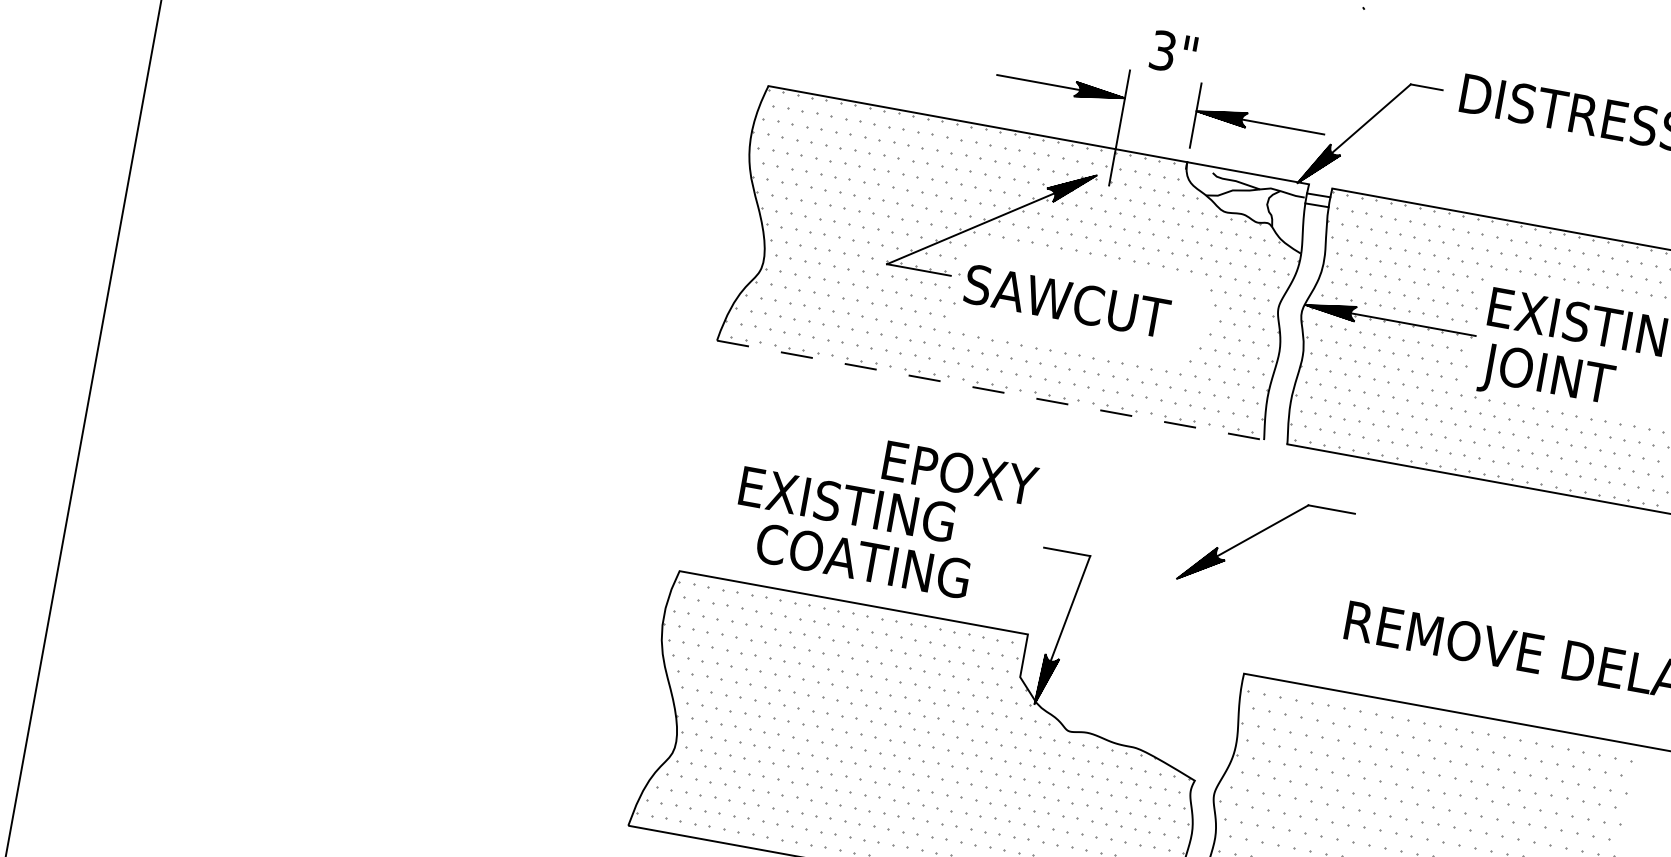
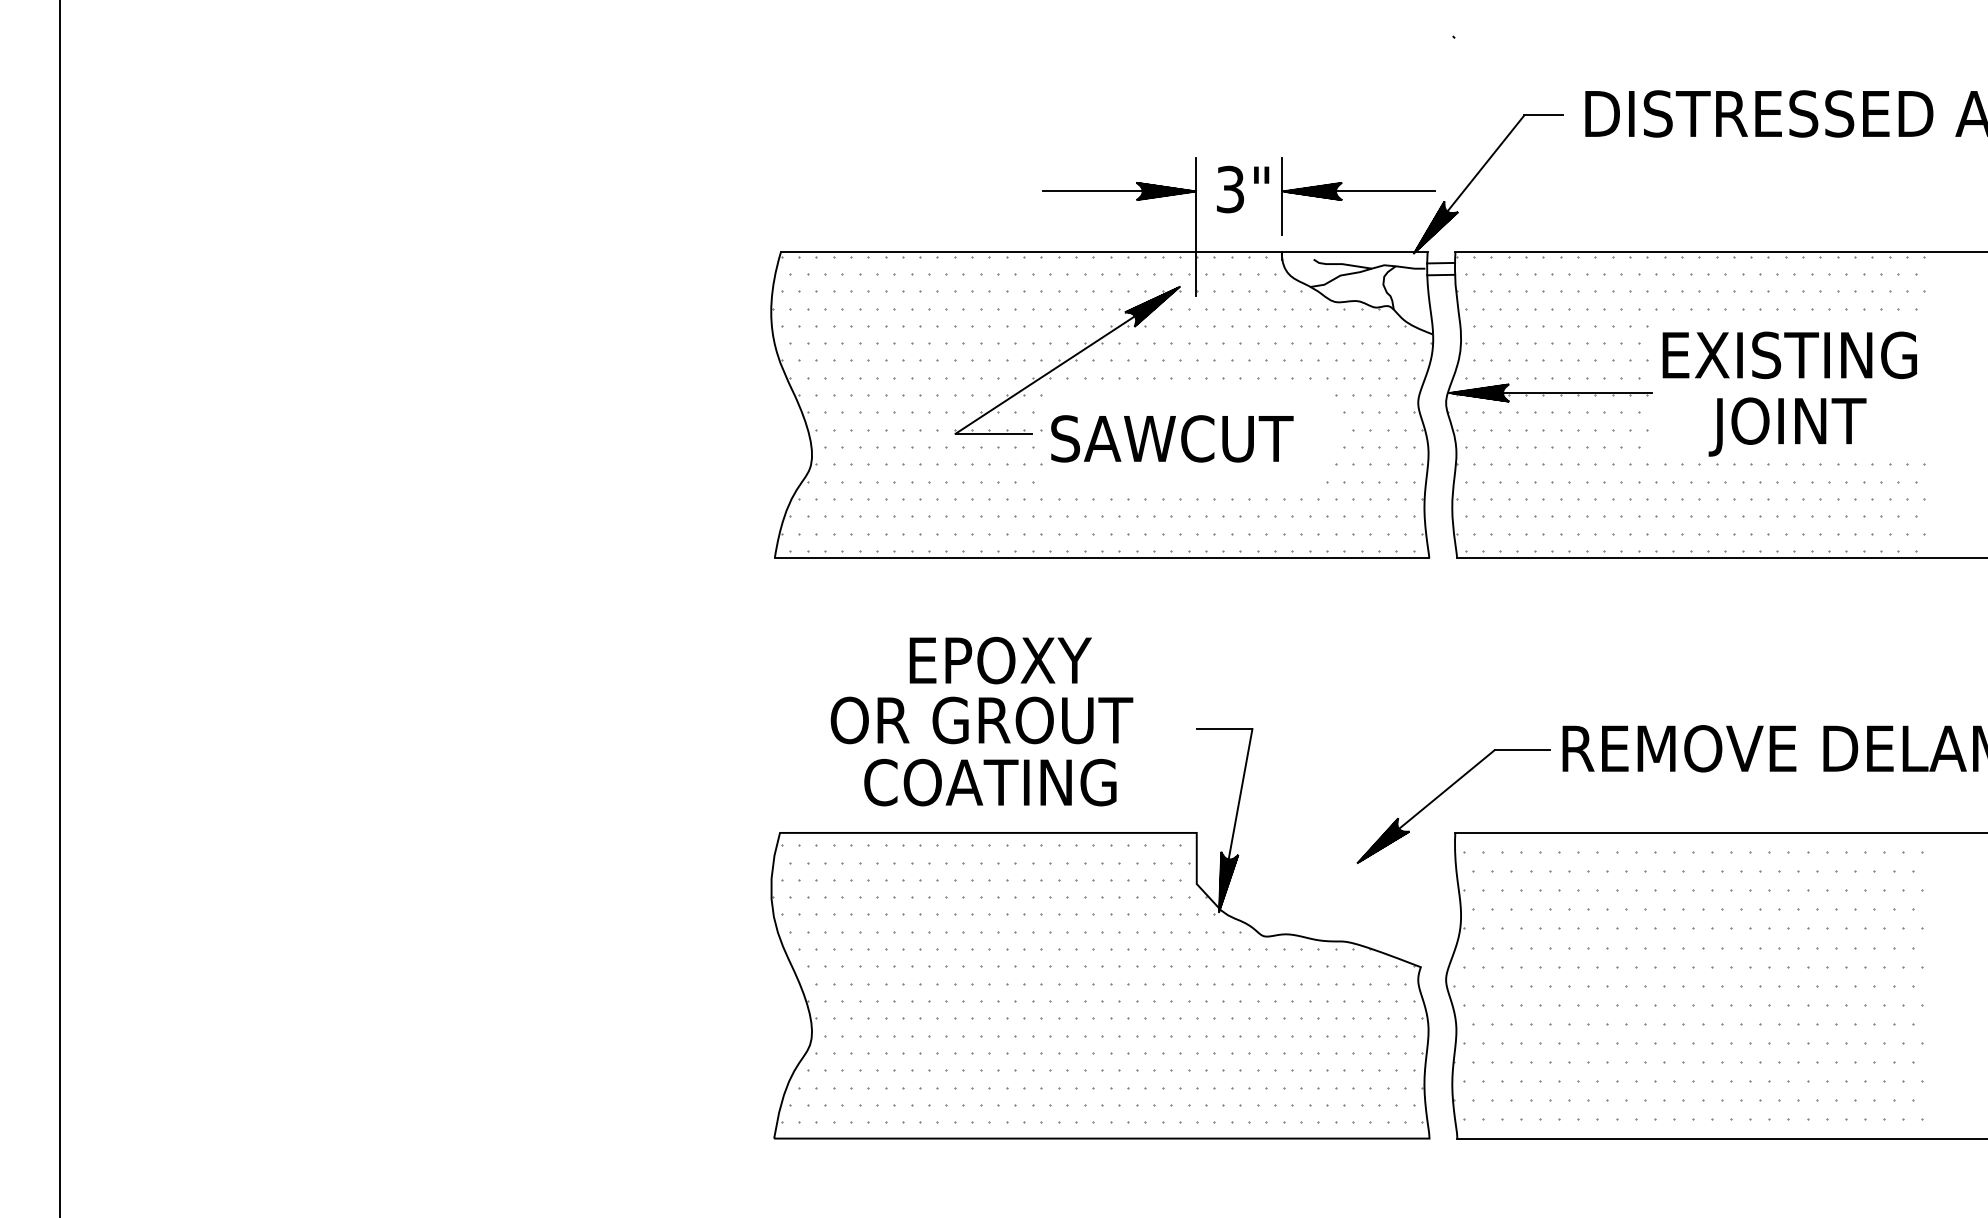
text: (1174, 52) -> (1243, 189), moved
text: (1546, 377) -> (1787, 426), moved
line: (990, 390) -> (1102, 558), dashed -> solid
text: (960, 473) -> (1000, 660), moved
text: (865, 507) -> (981, 720), EXISTING -> OR GROUT
part: (1258, 534) -> (1442, 794), moved

